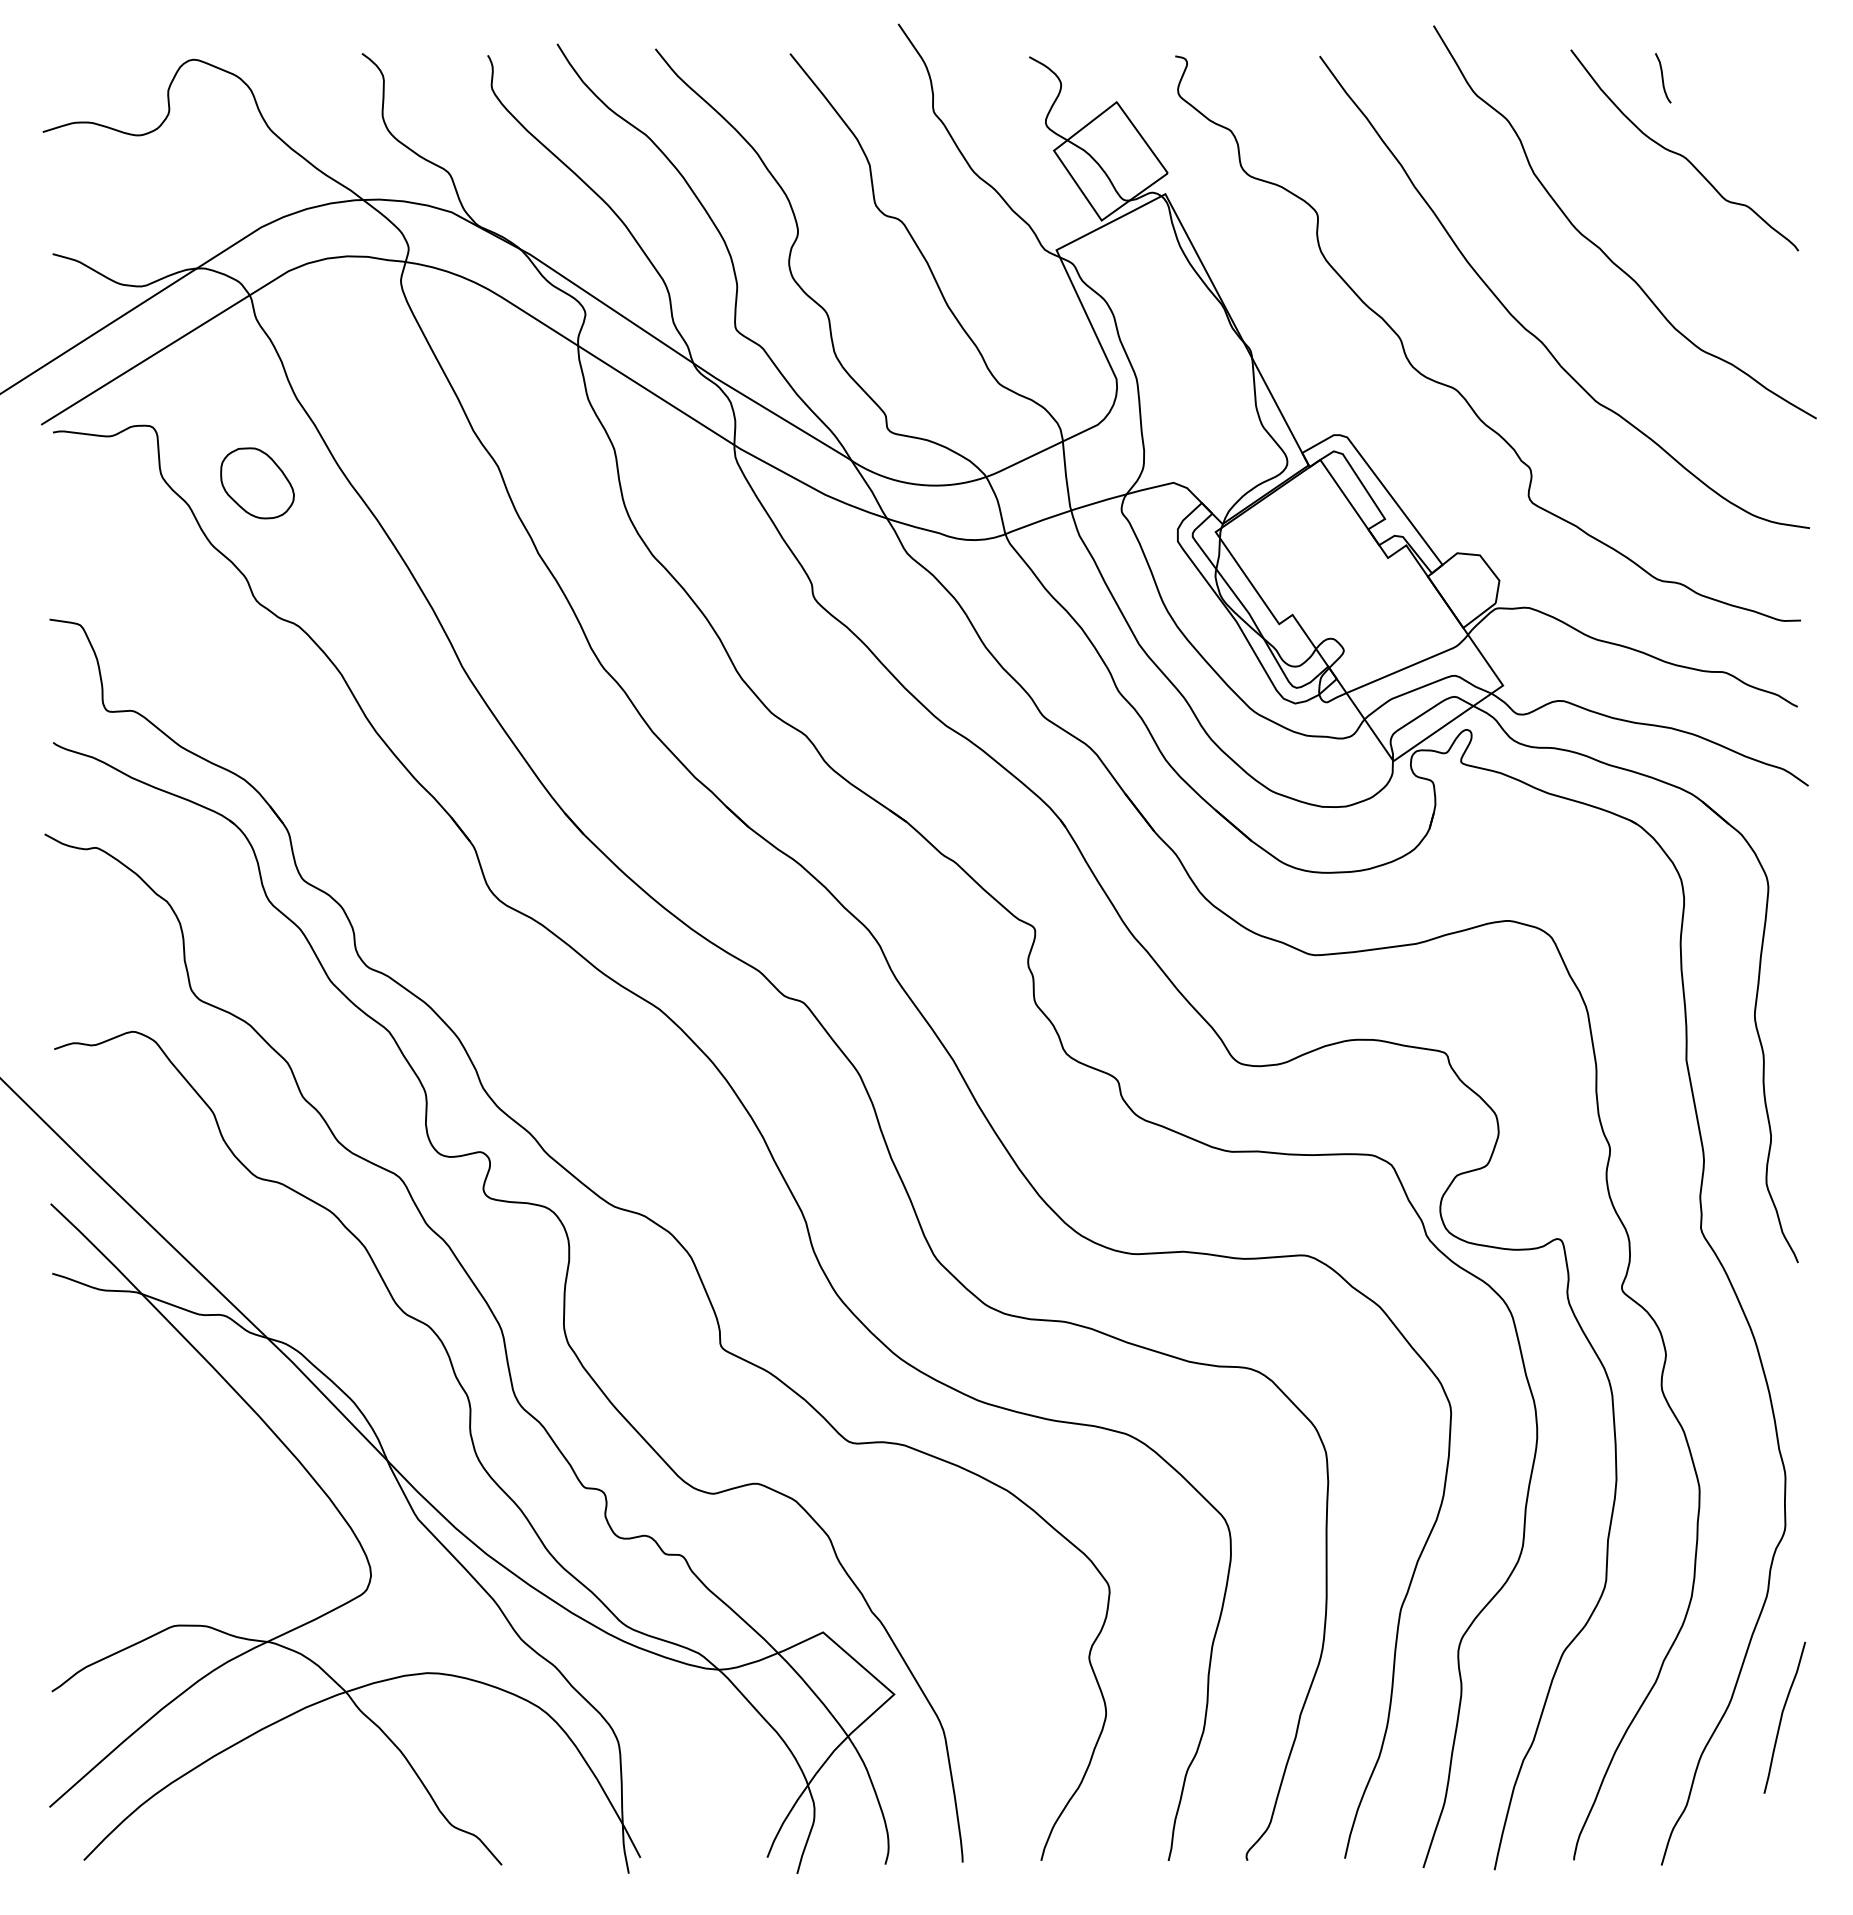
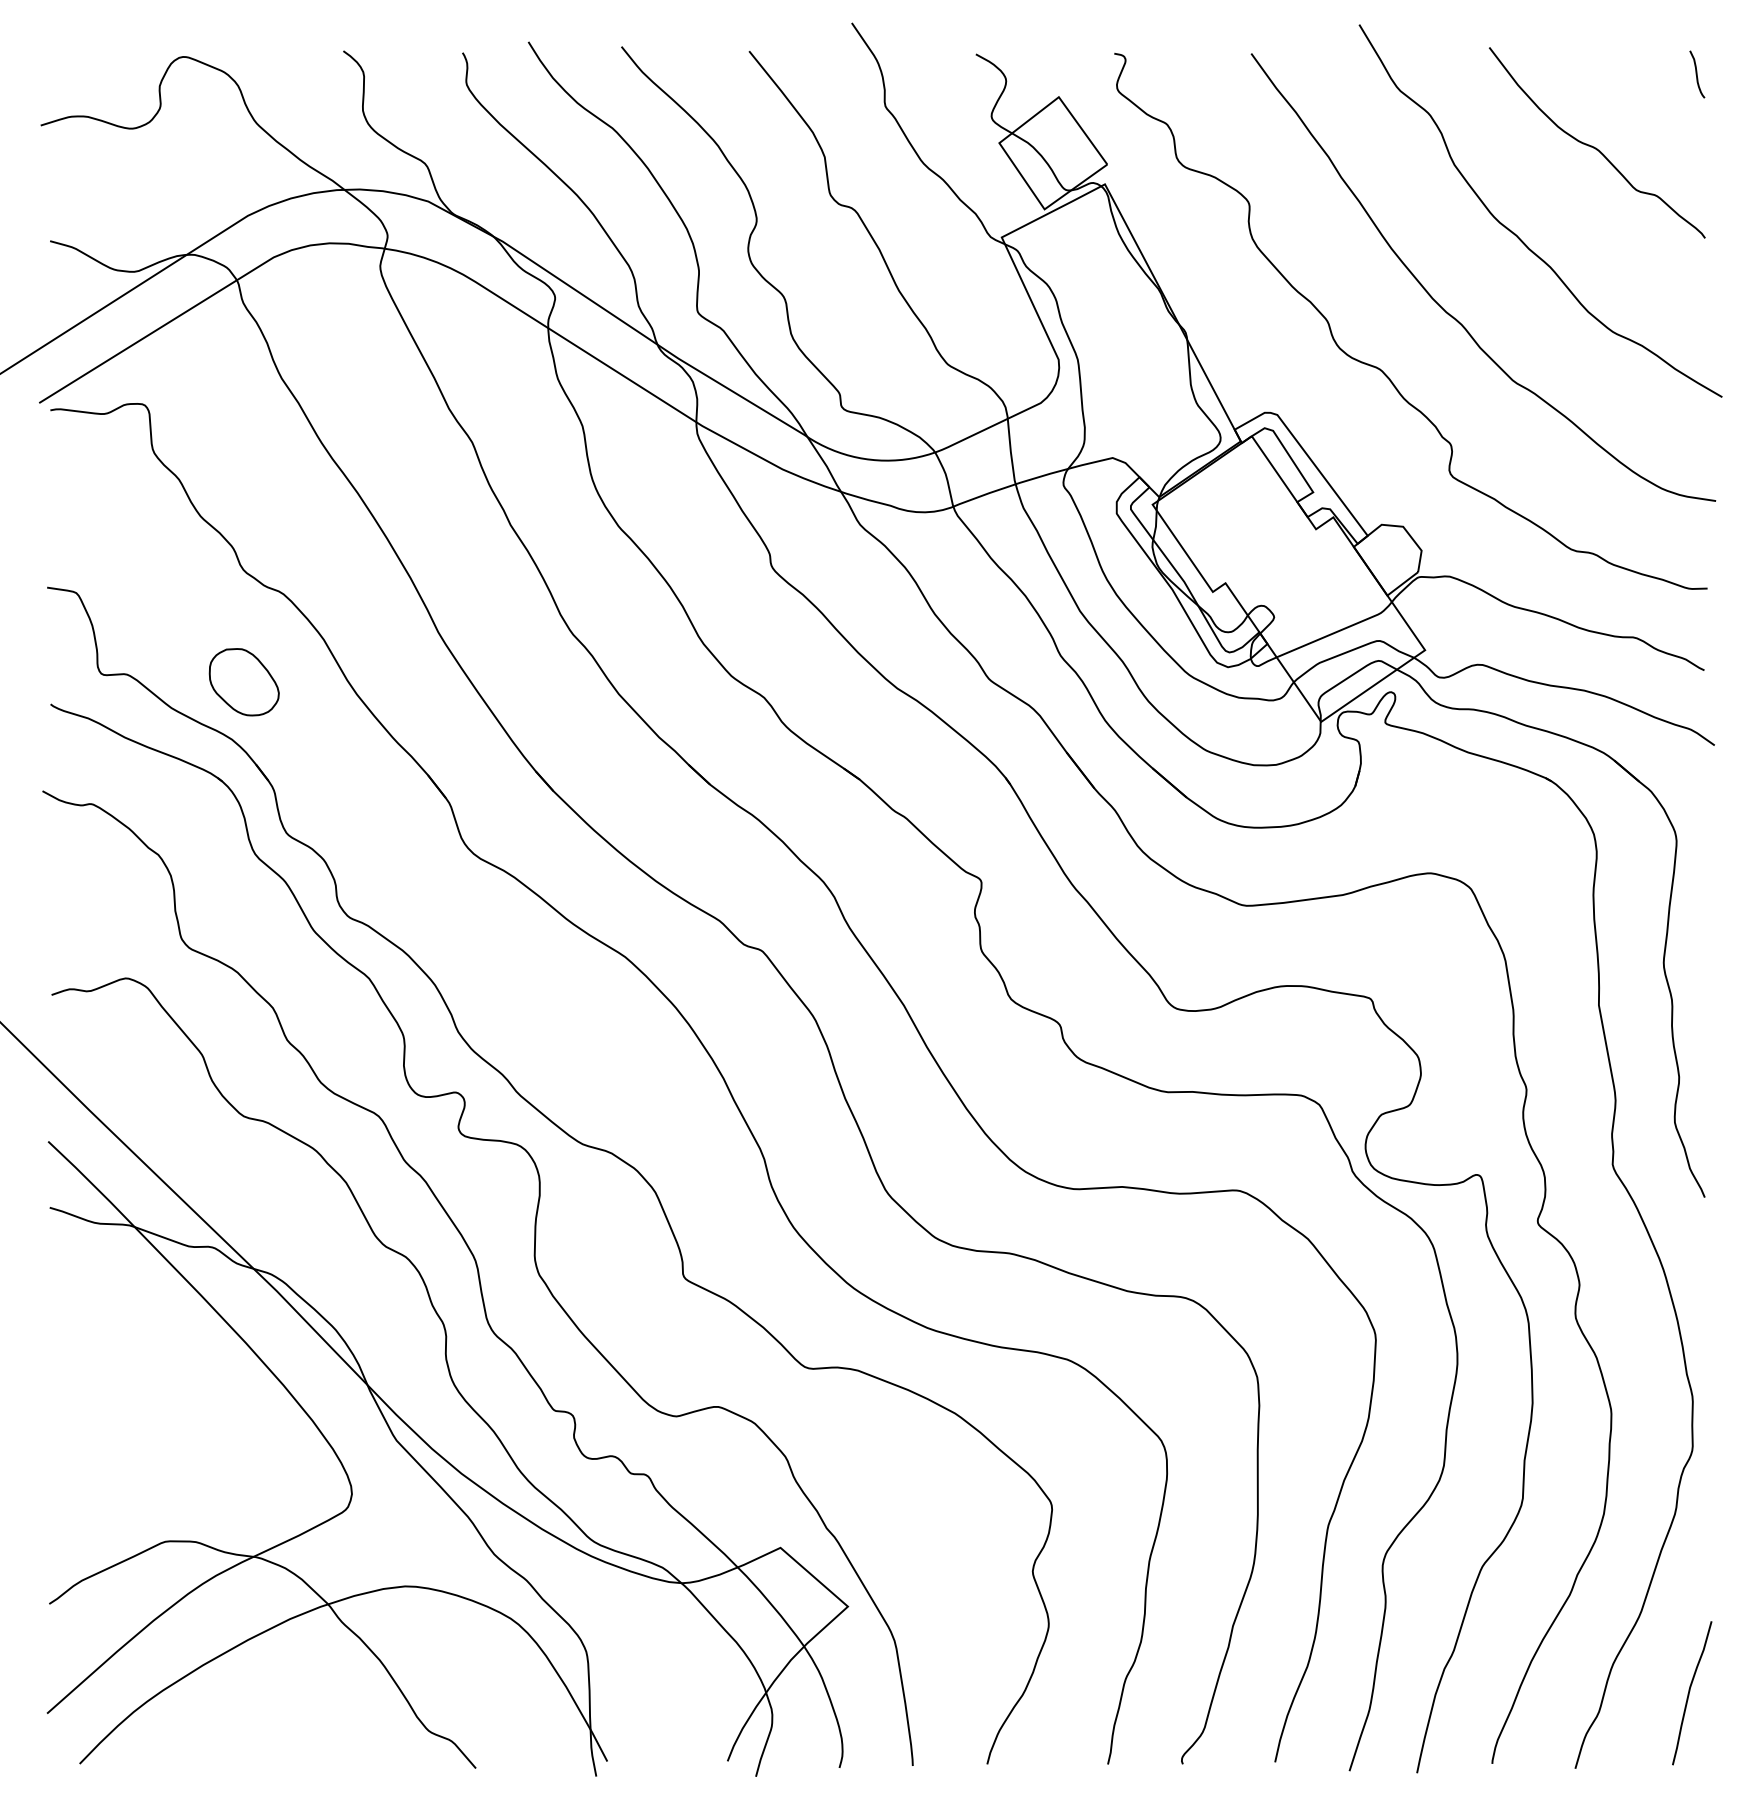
curve: (1663, 78) -> (1697, 74), moved
part: (257, 483) -> (244, 682), moved
curve: (1782, 1717) -> (1689, 1692), moved

